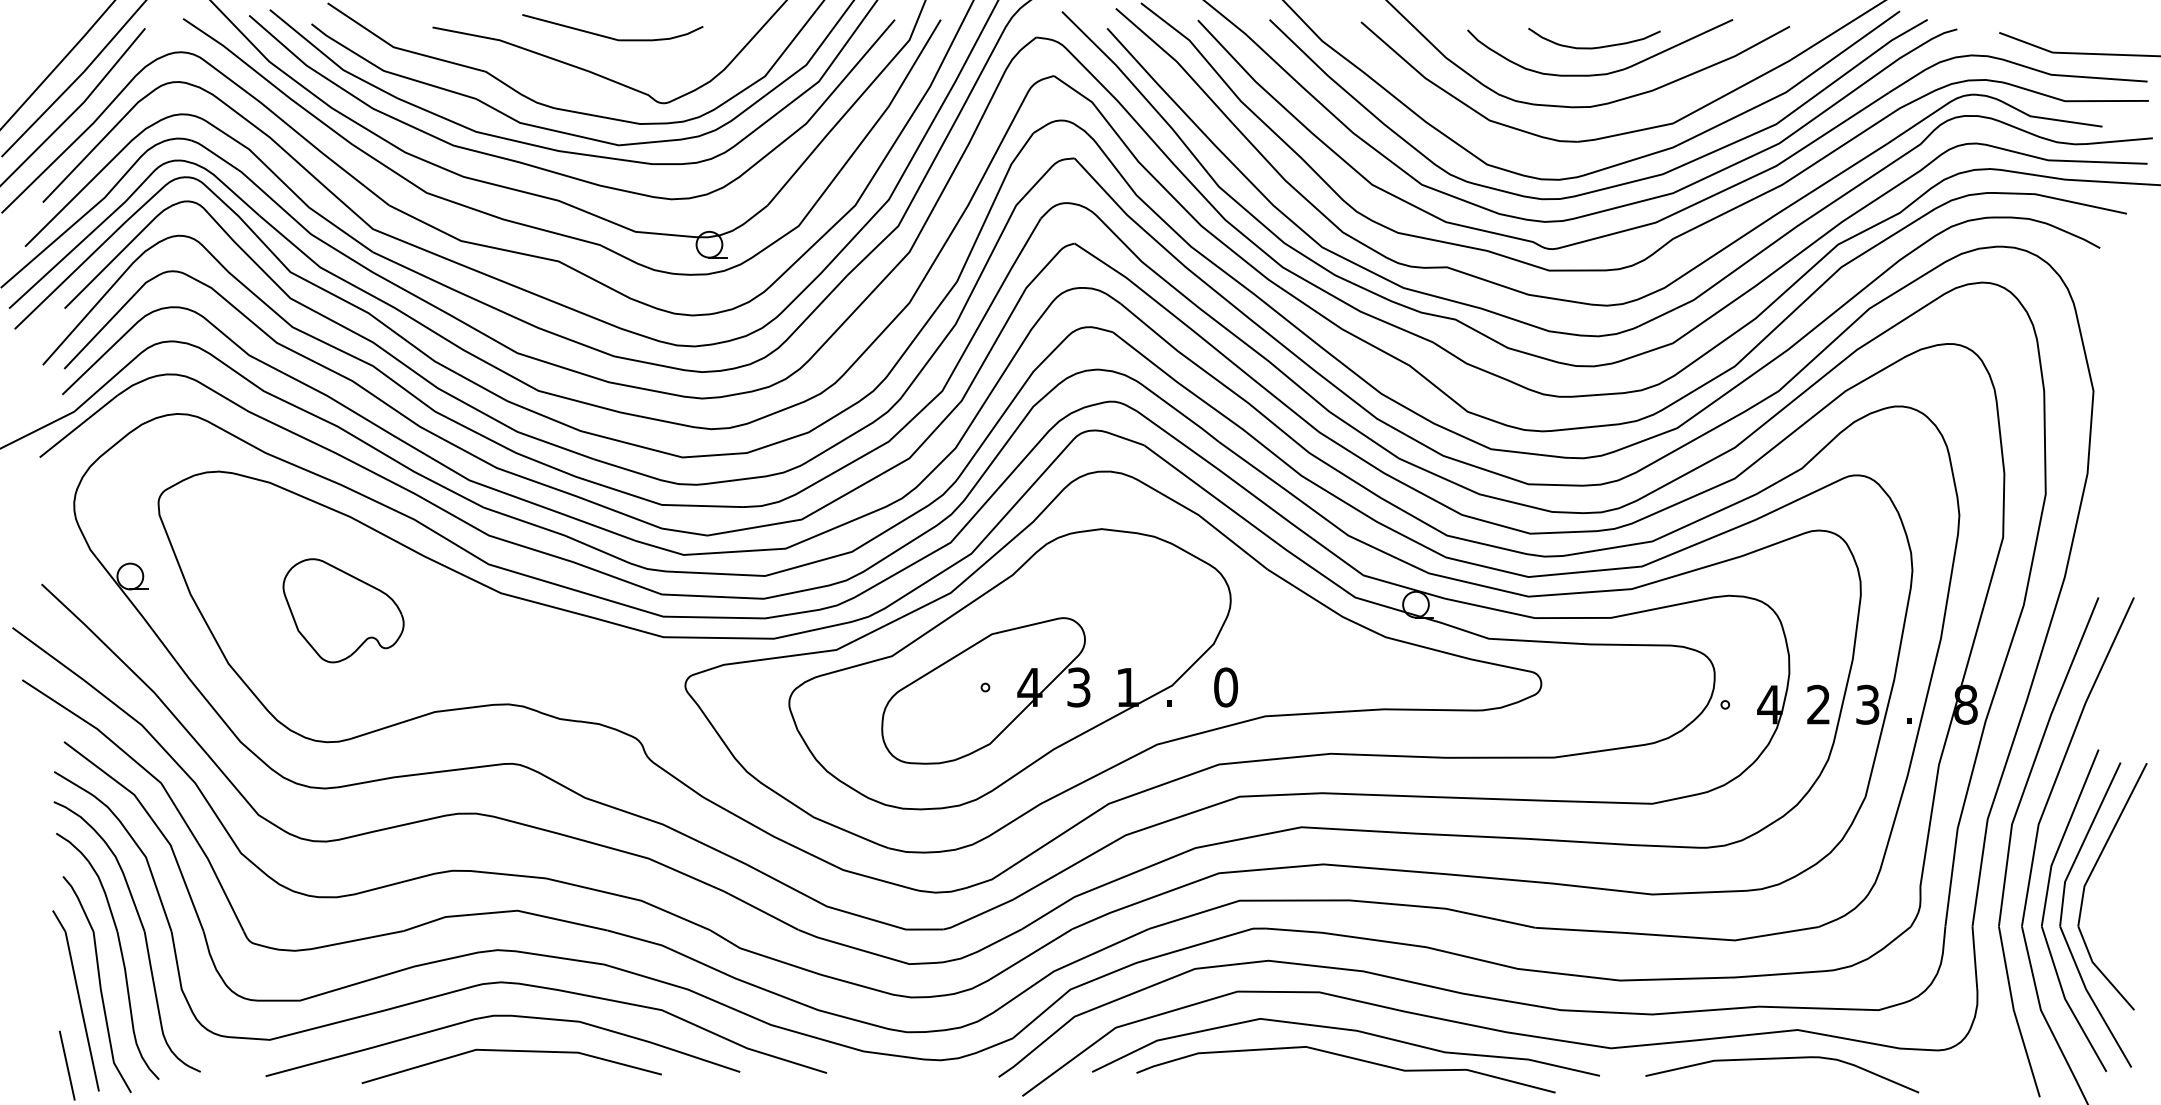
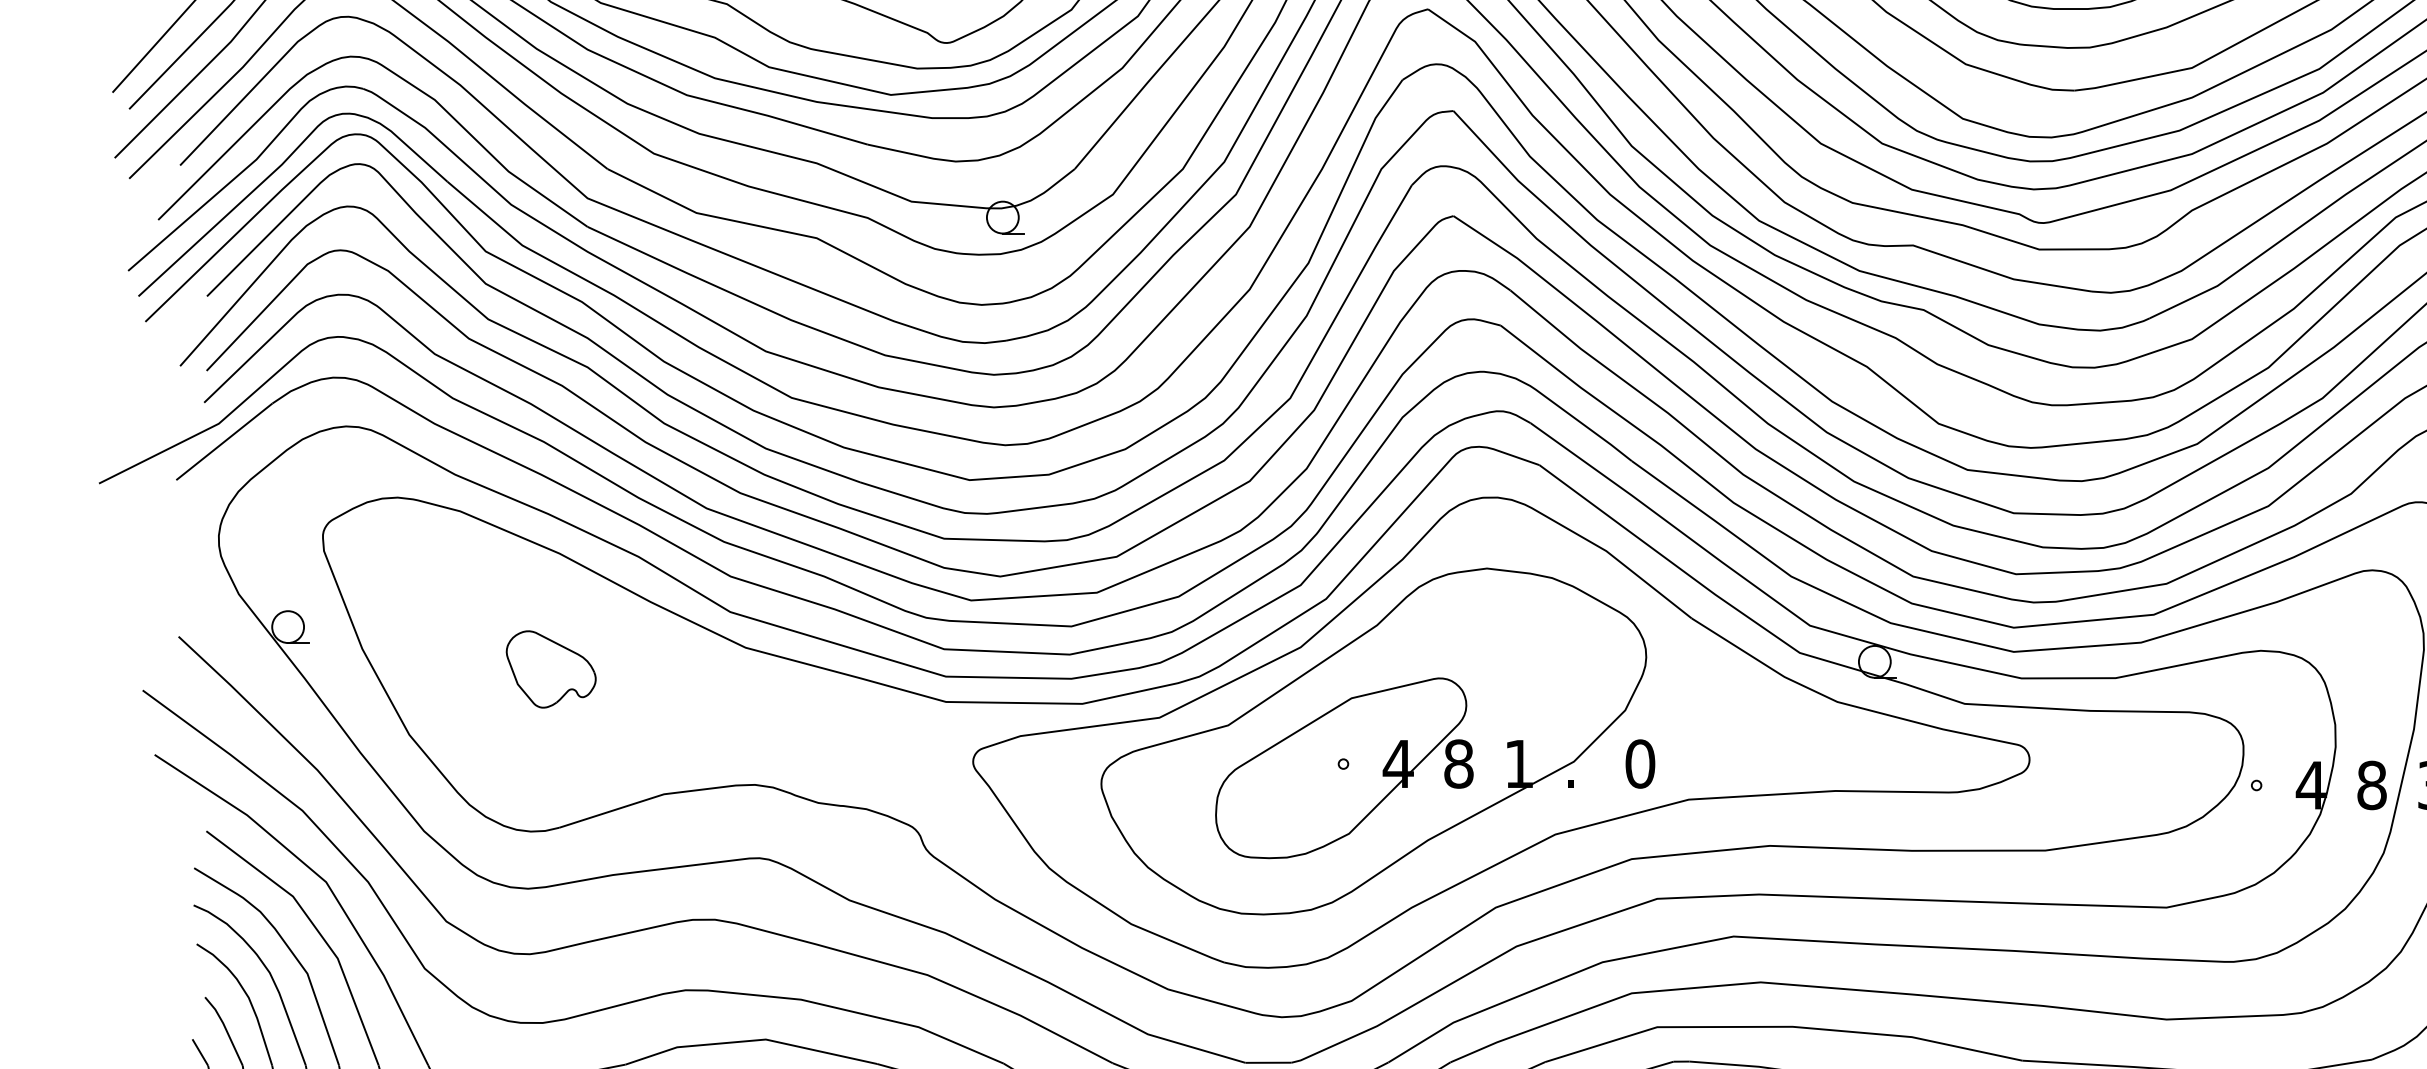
part: (343, 610) -> (551, 669), size x0.6
text: (1078, 687) -> (1458, 764), 3 -> 8
text: (1818, 704) -> (2371, 785), 2 -> 8

